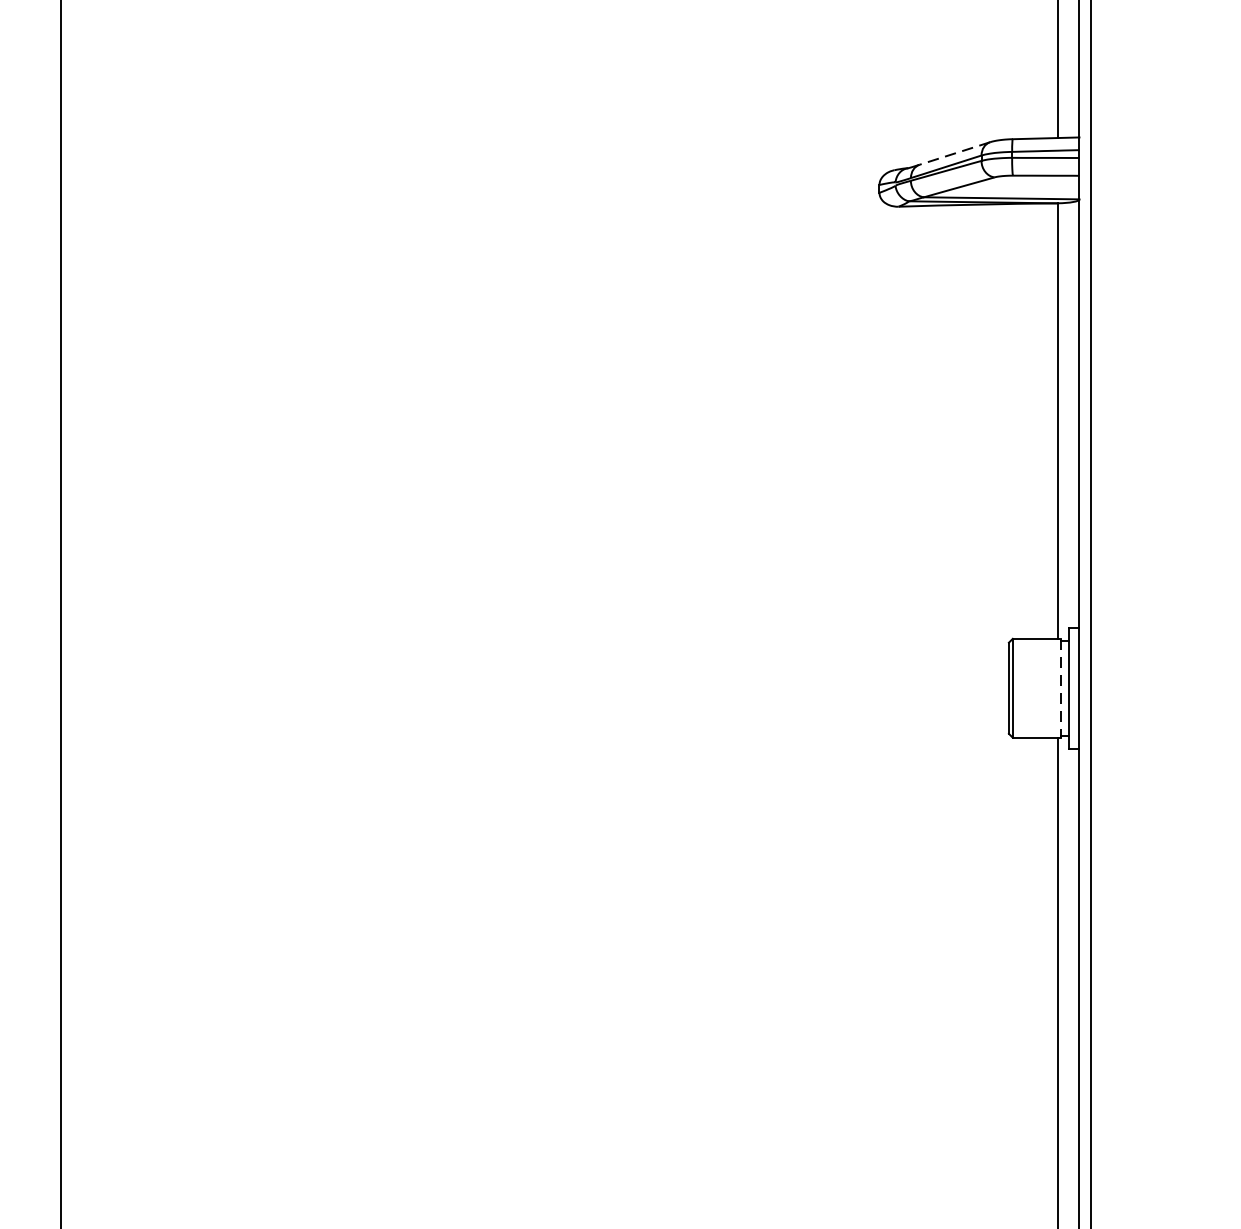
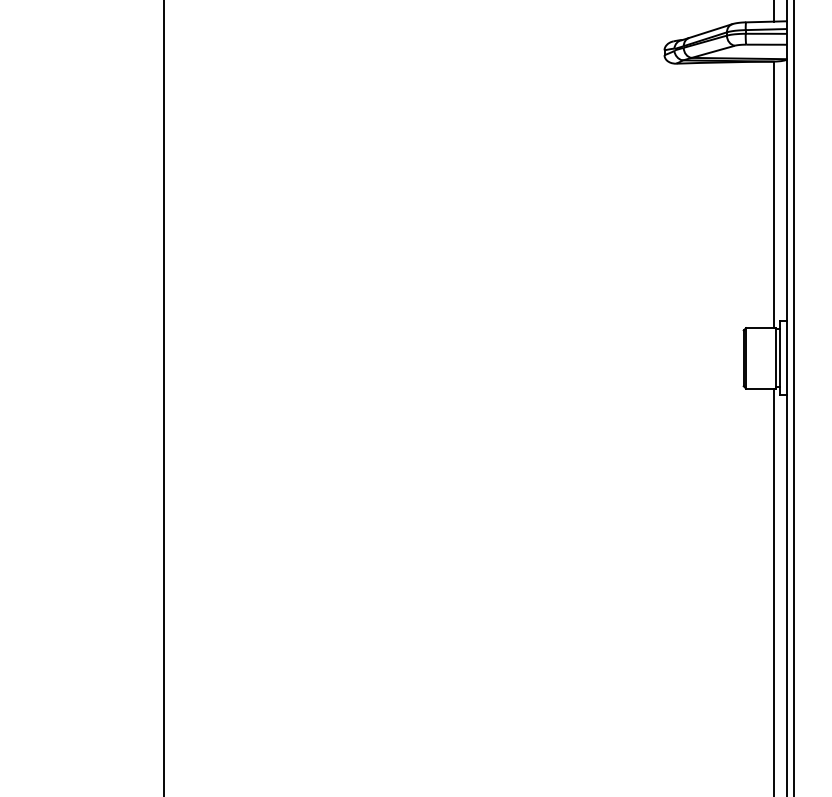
line: (954, 154) -> (710, 31), dashed -> solid
line: (1060, 688) -> (775, 358), dashed -> solid

